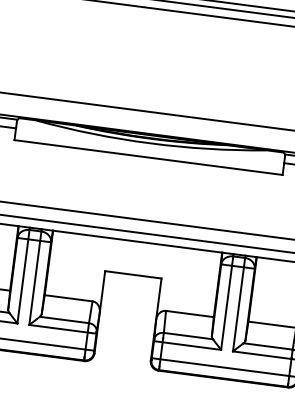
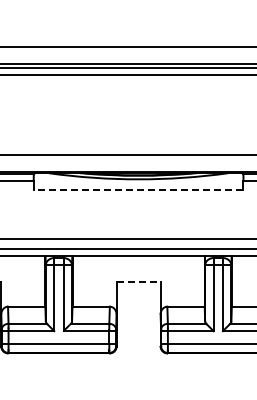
line: (148, 157) -> (138, 190), solid -> dashed
line: (134, 275) -> (139, 282), solid -> dashed

